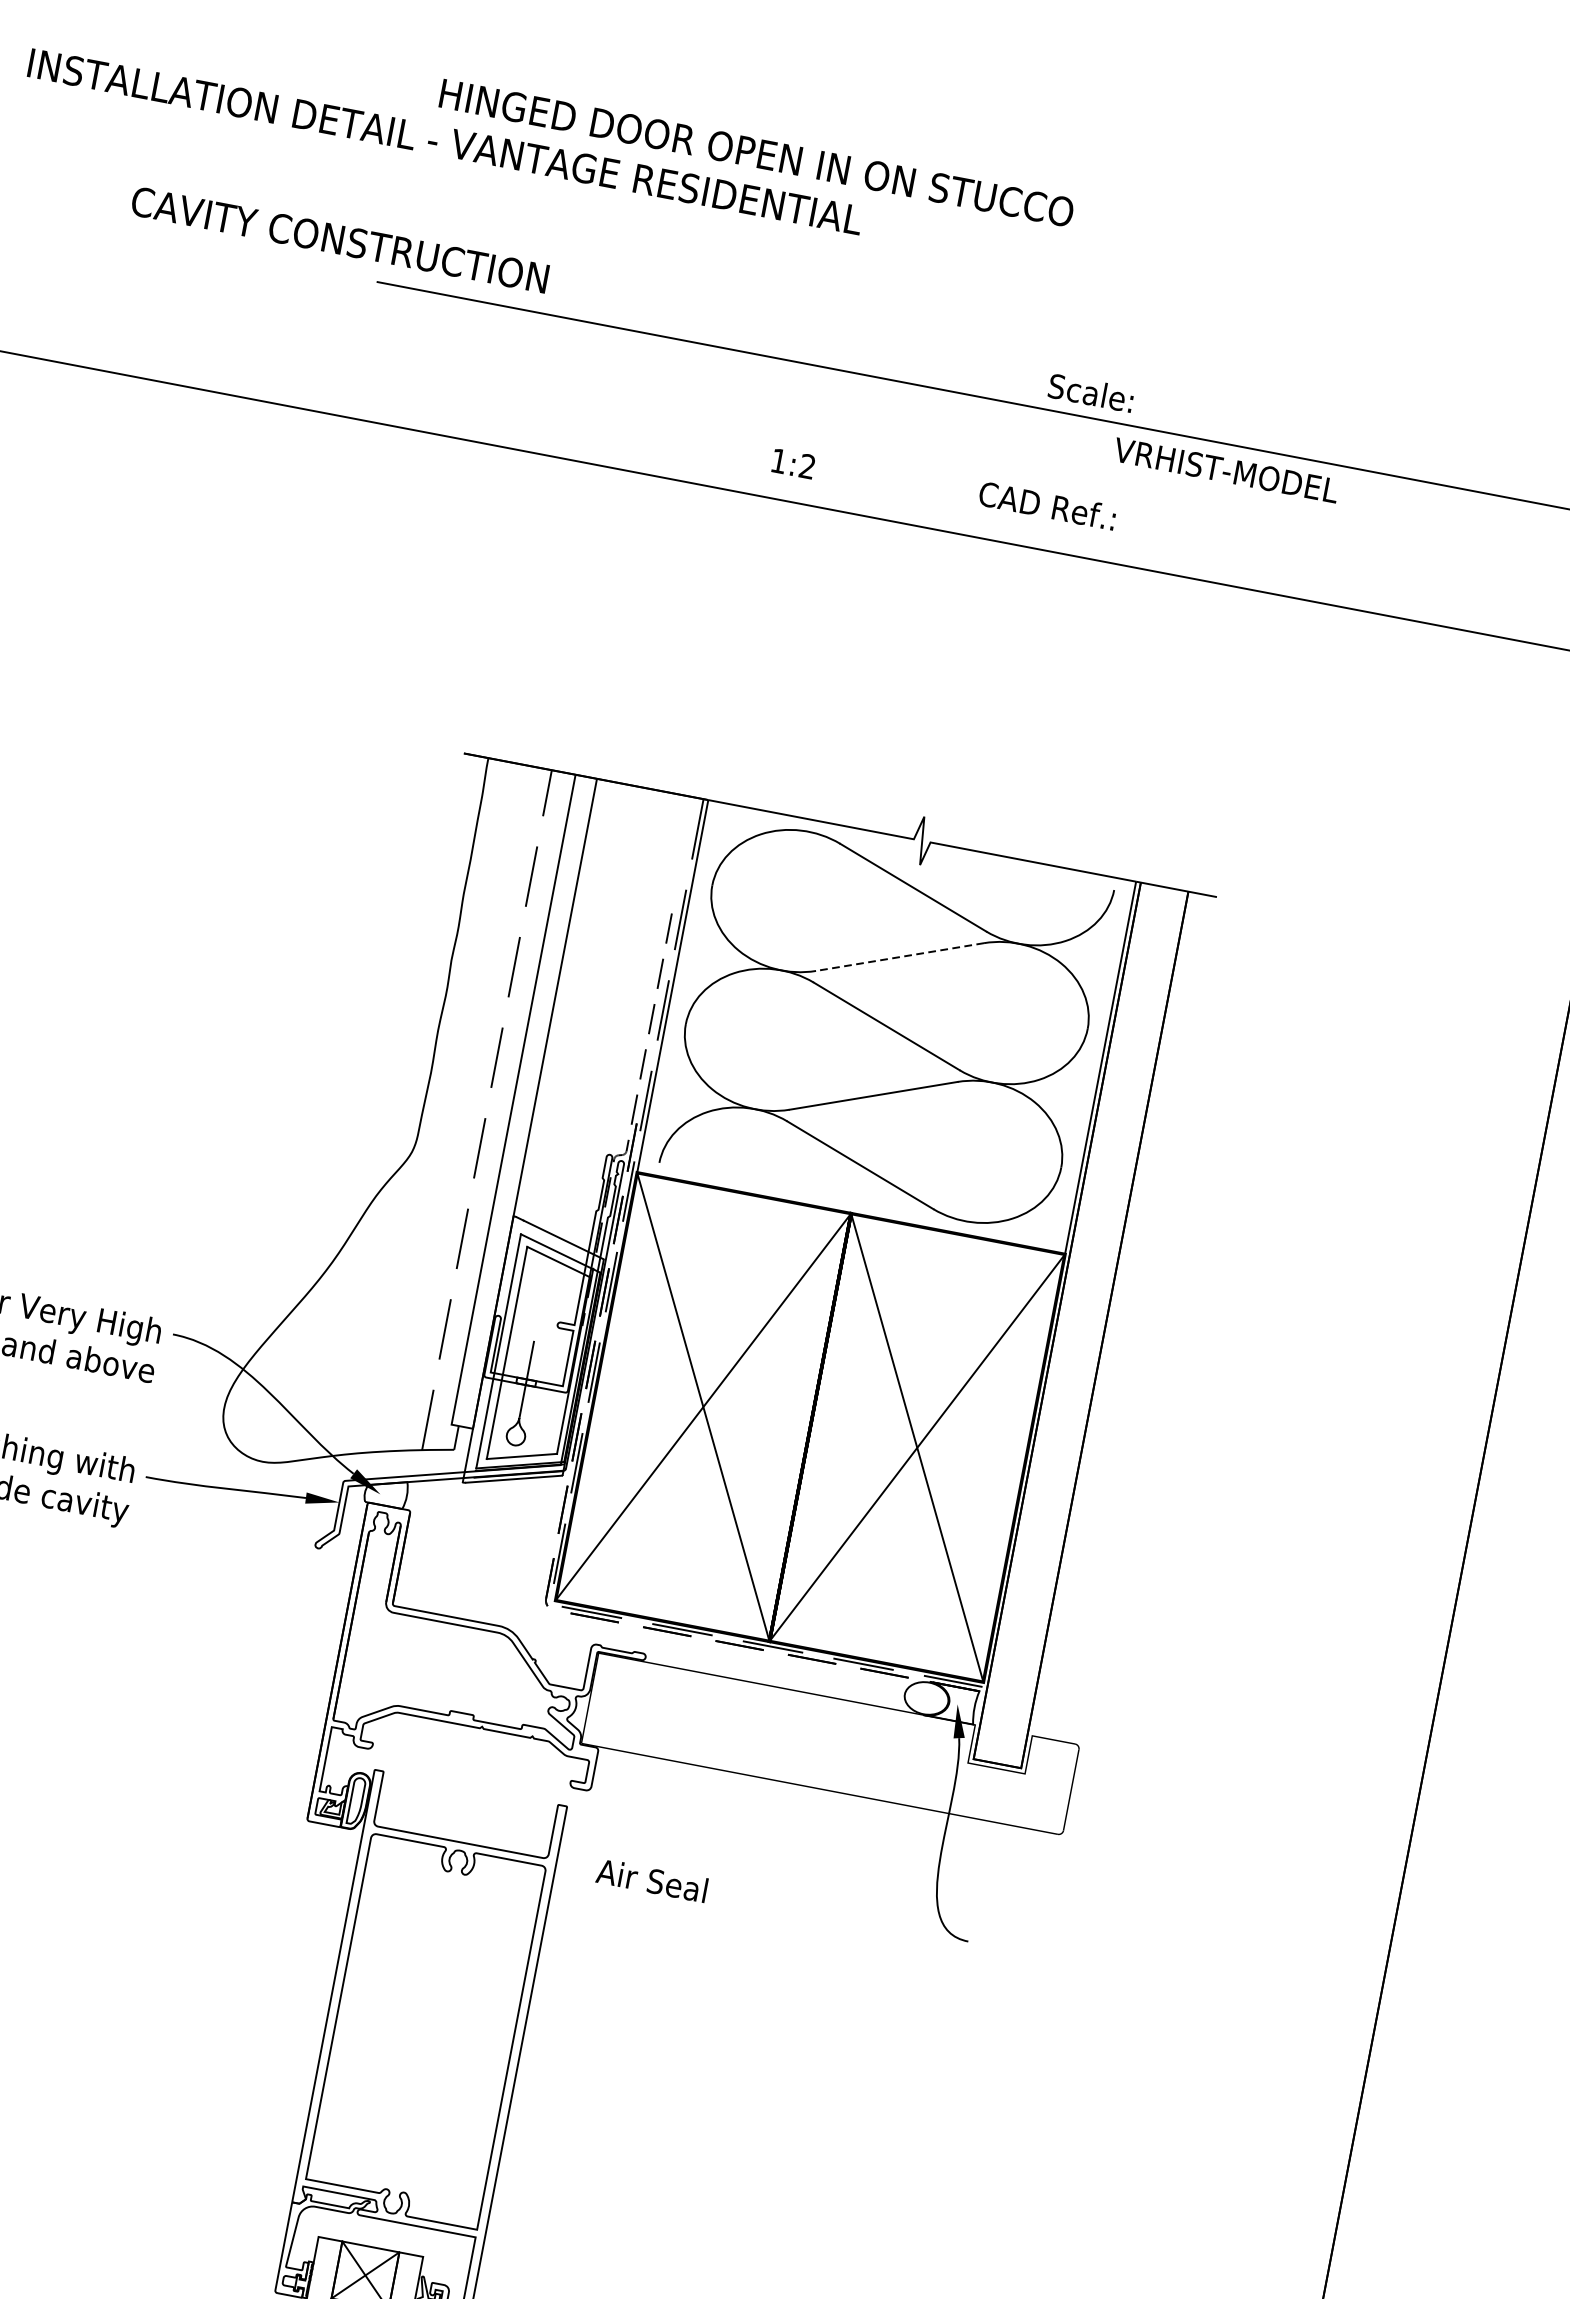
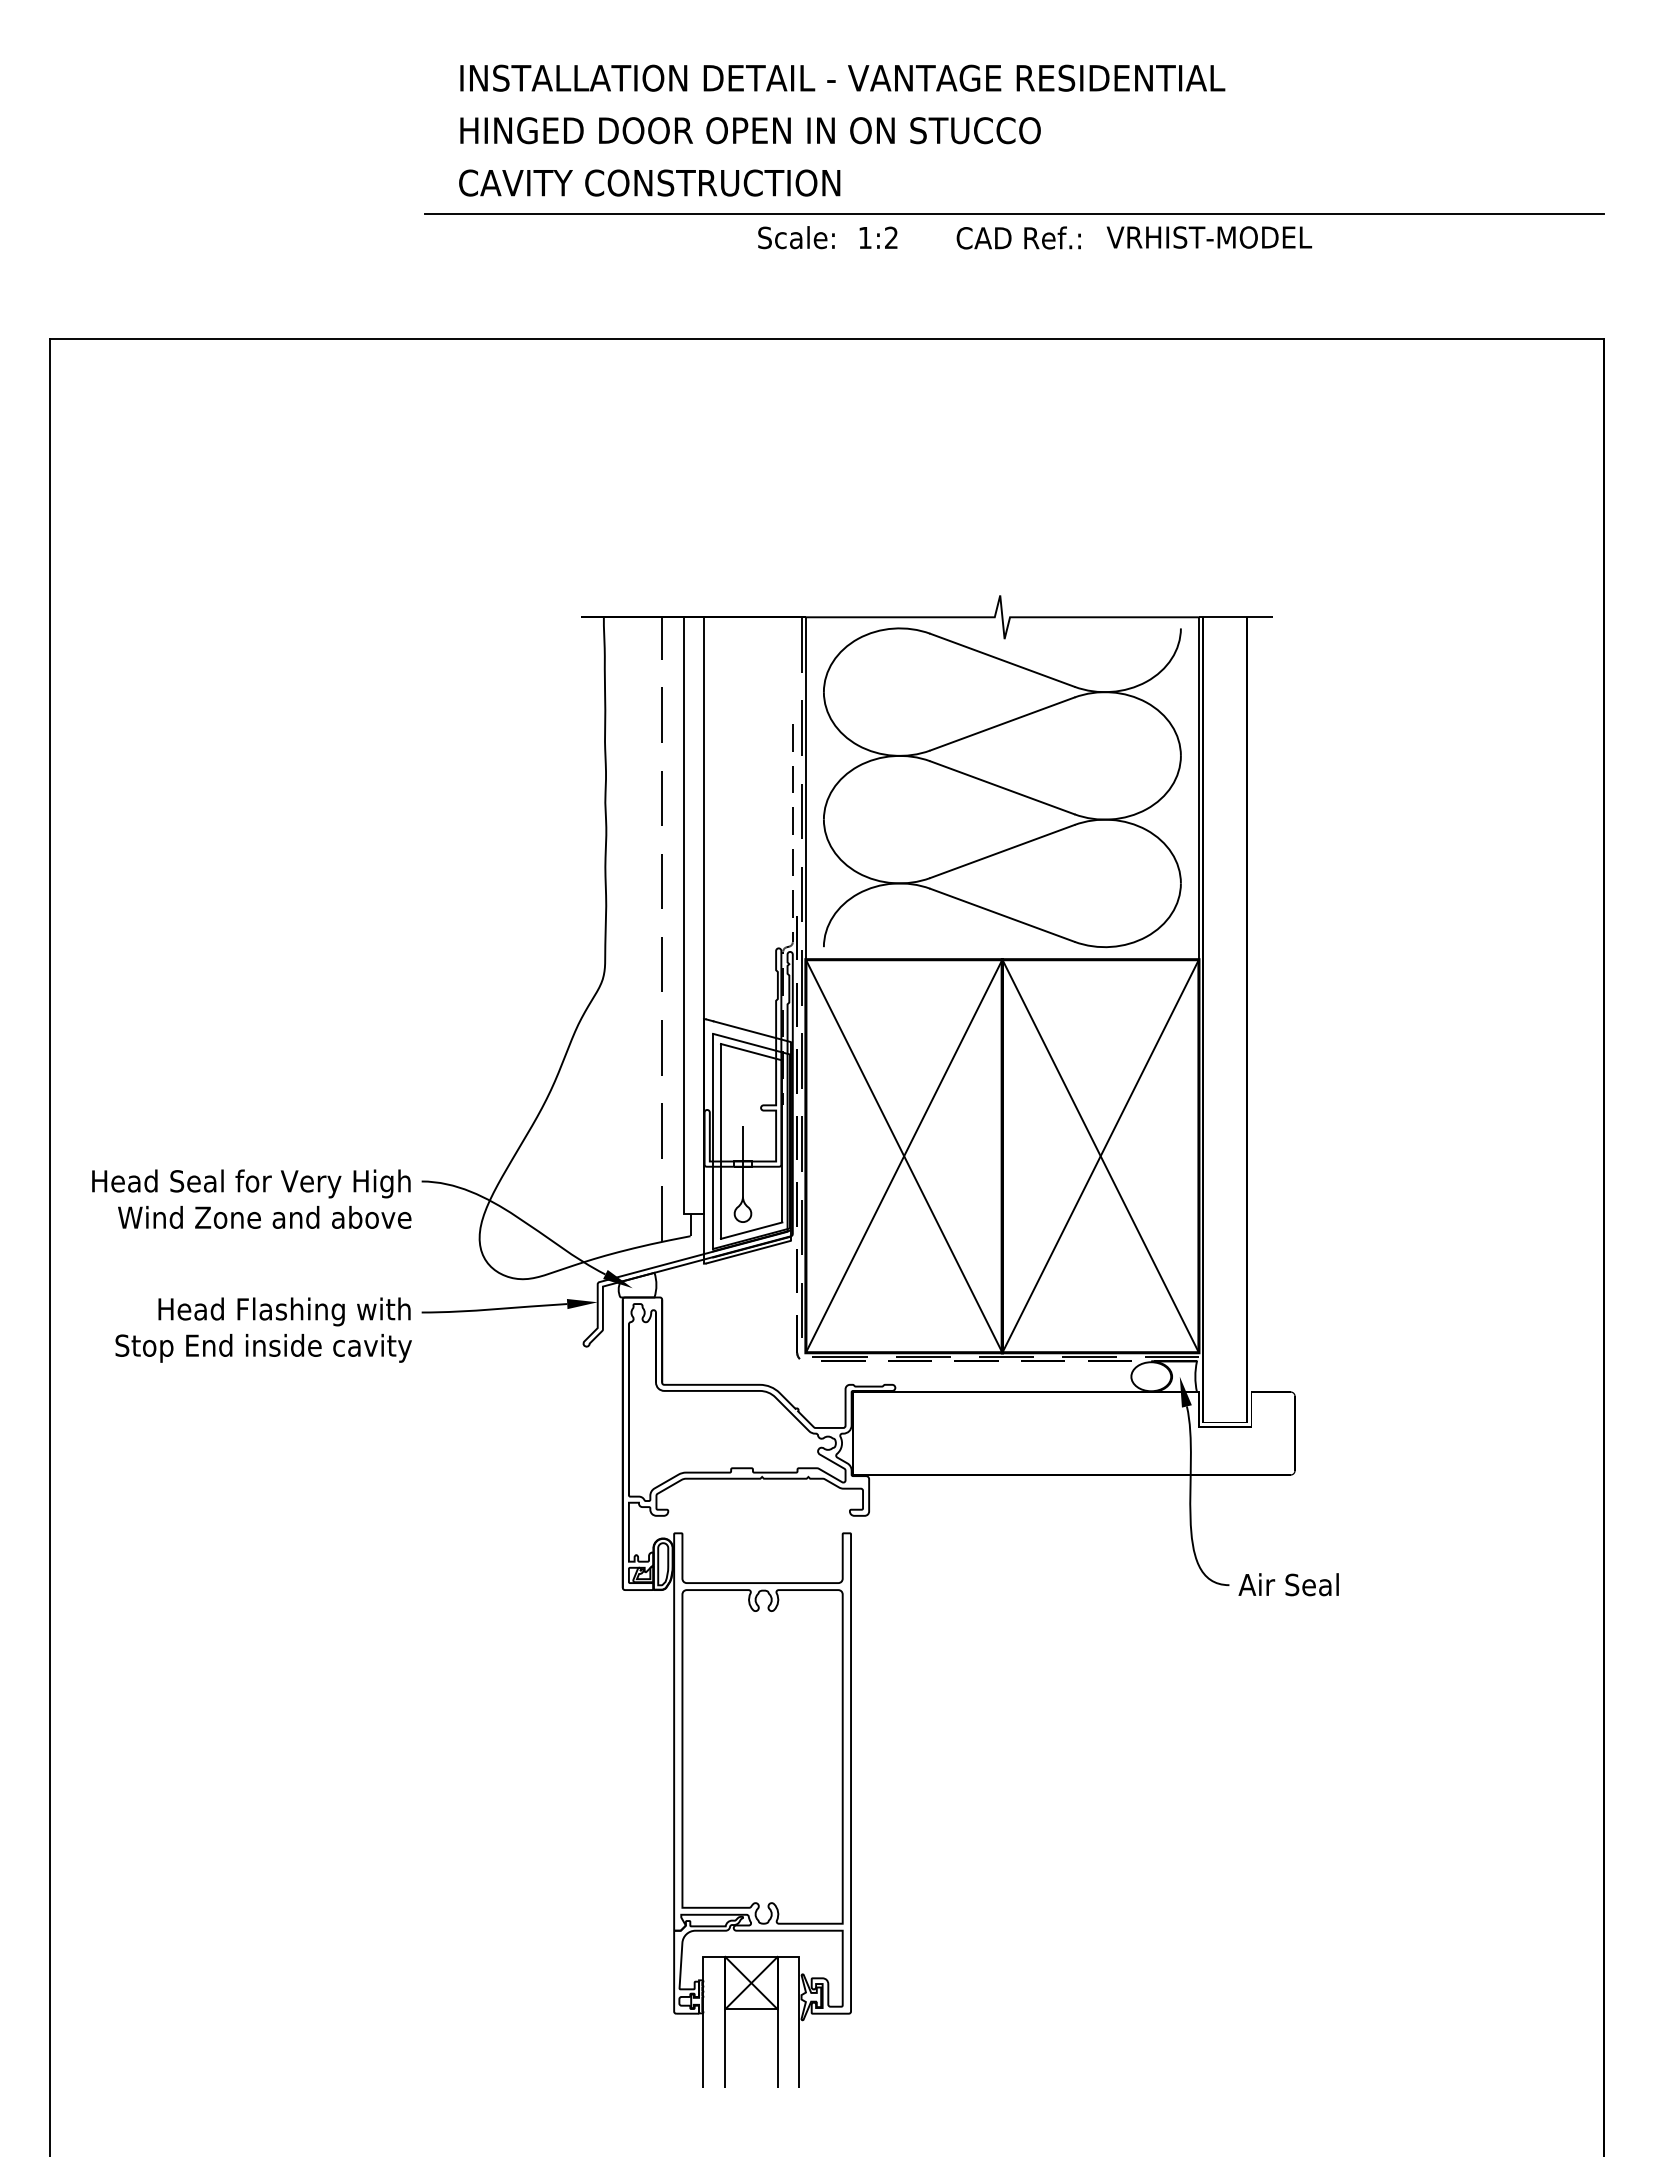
text: (445, 141) -> (842, 77), moved
text: (756, 153) -> (750, 130), moved
text: (339, 239) -> (649, 182), moved
text: (1091, 392) -> (796, 237), moved
text: (793, 463) -> (878, 237), moved
text: (1047, 505) -> (1018, 237), moved
line: (900, 957) -> (1002, 724), dashed -> solid
text: (651, 1880) -> (1288, 1584), moved

